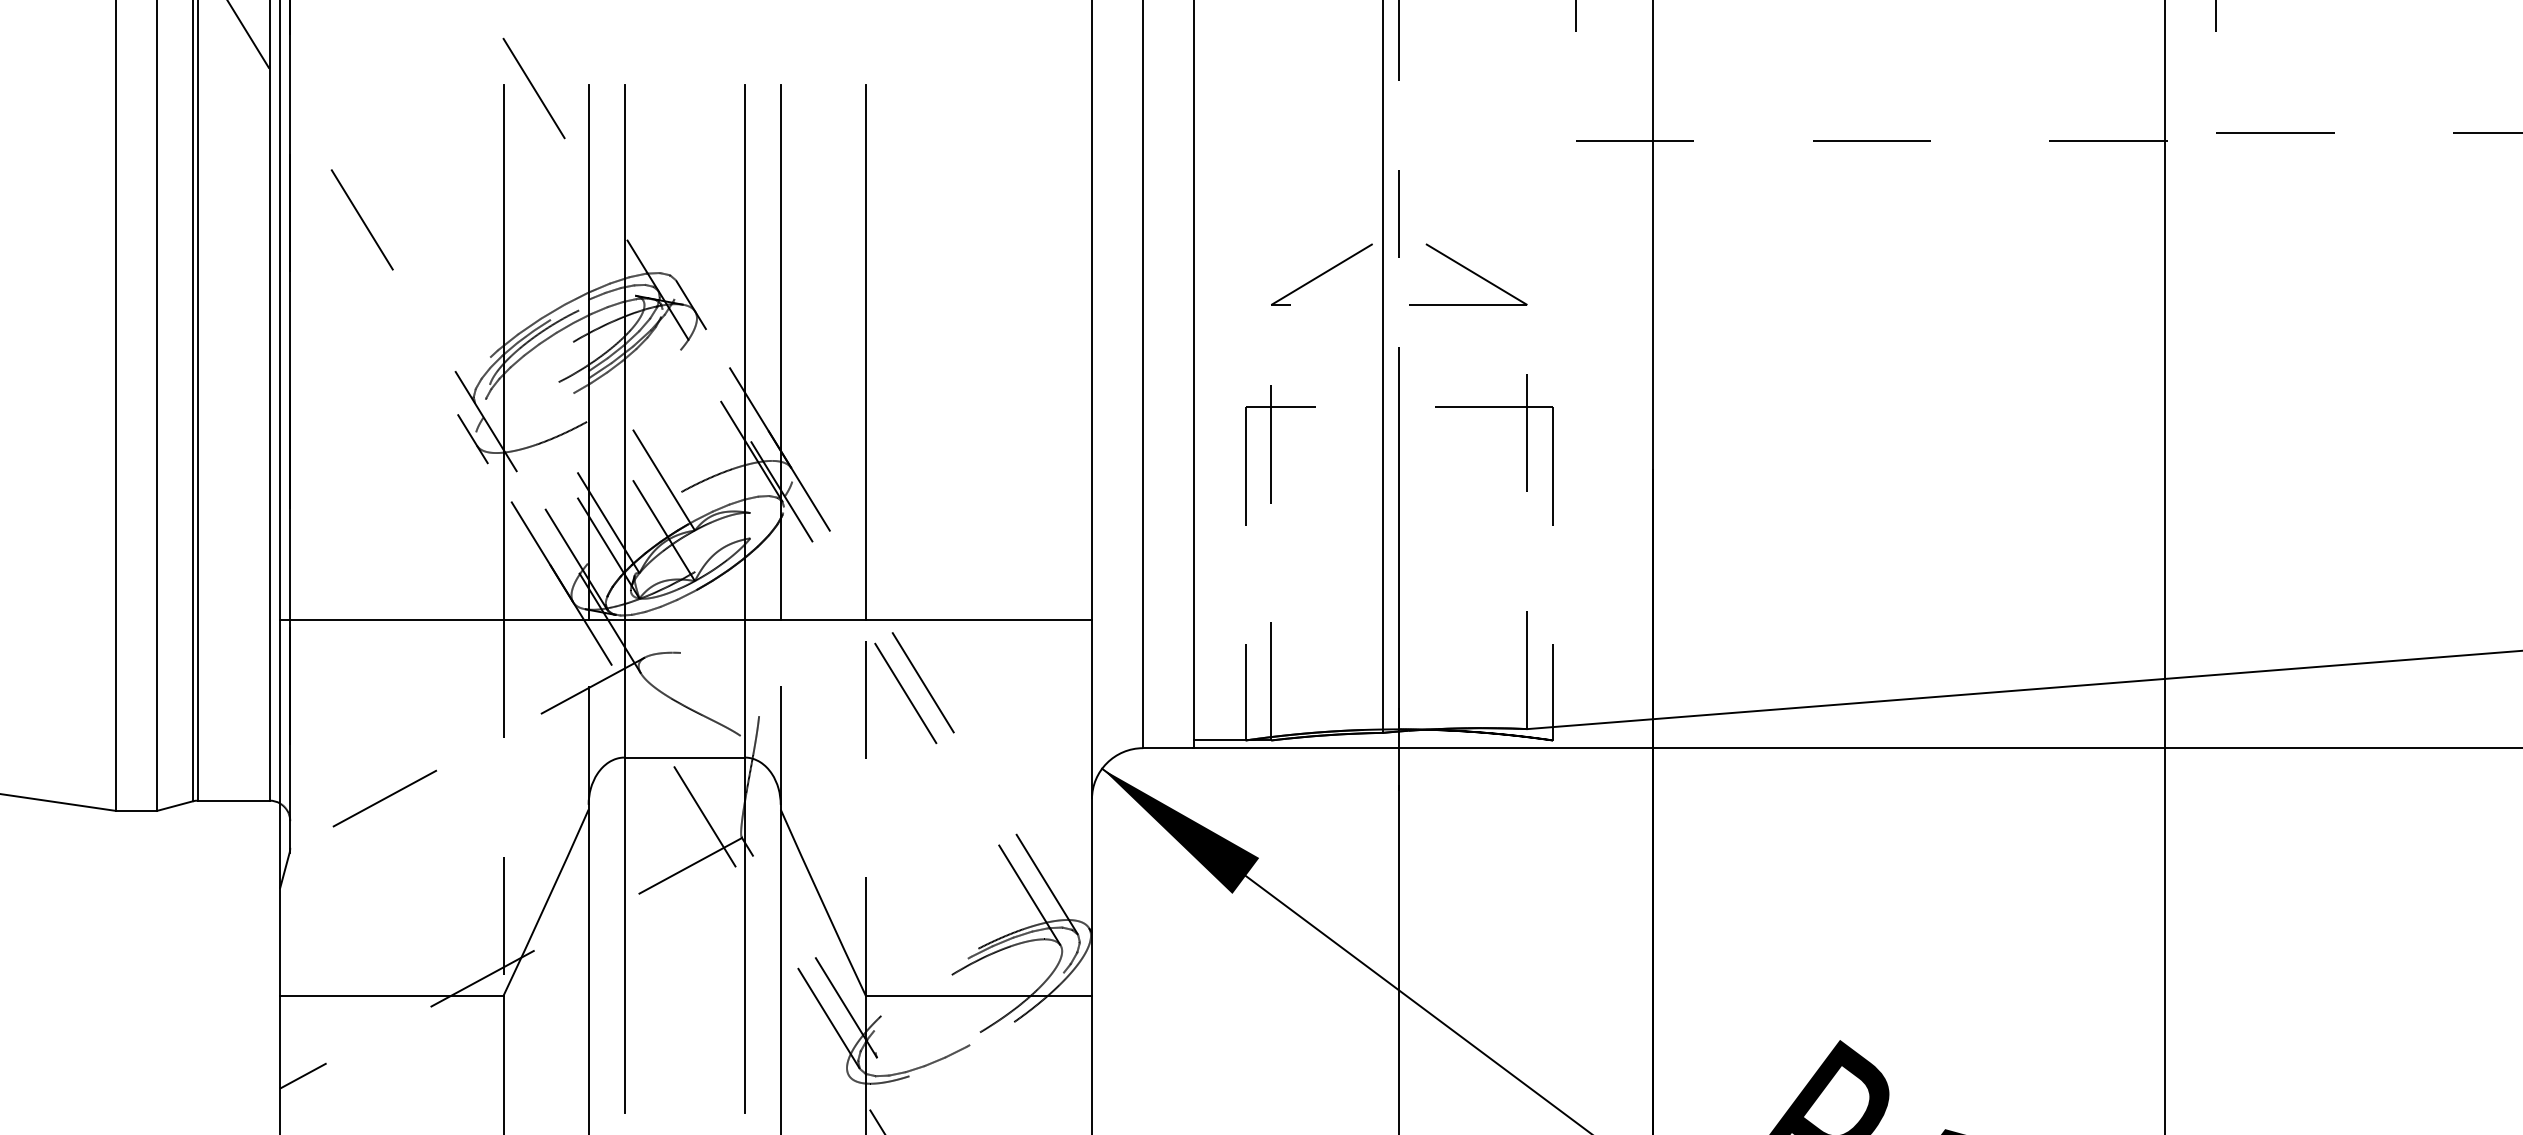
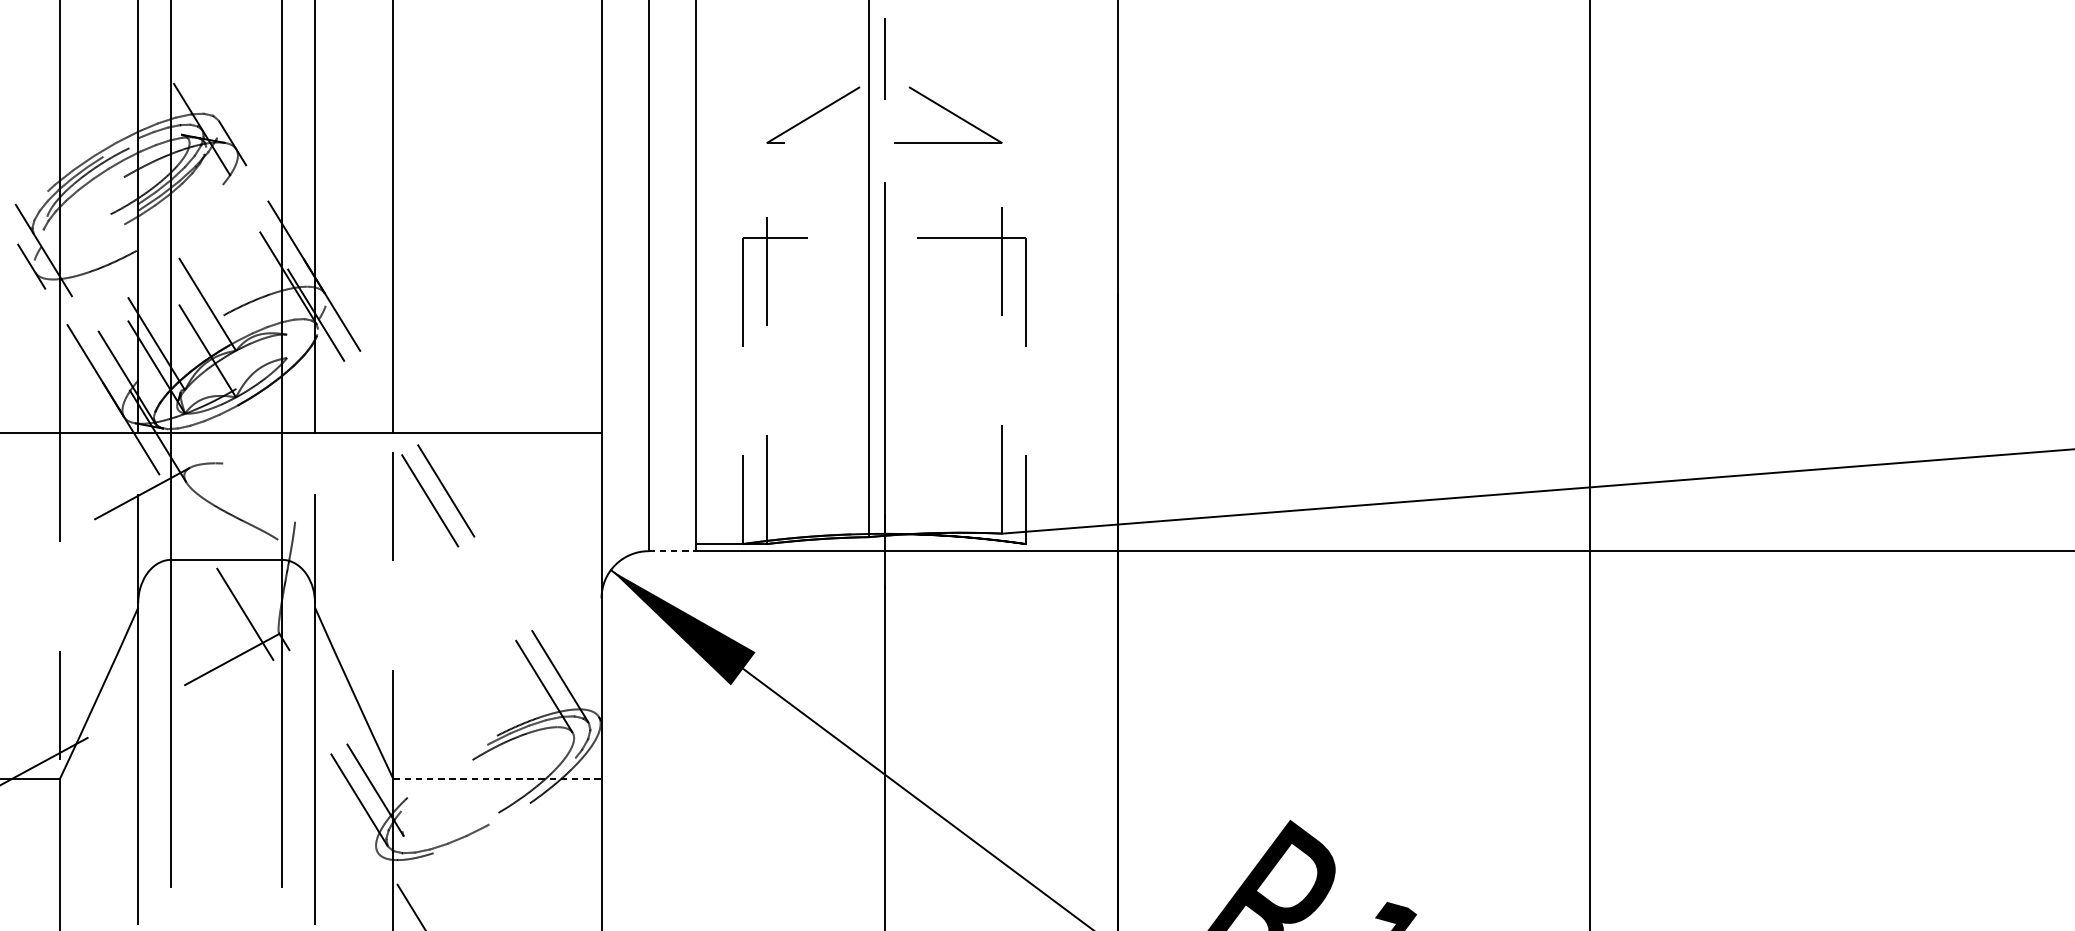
line: (1168, 748) -> (672, 551), solid -> dashed
line: (979, 995) -> (498, 778), solid -> dashed

